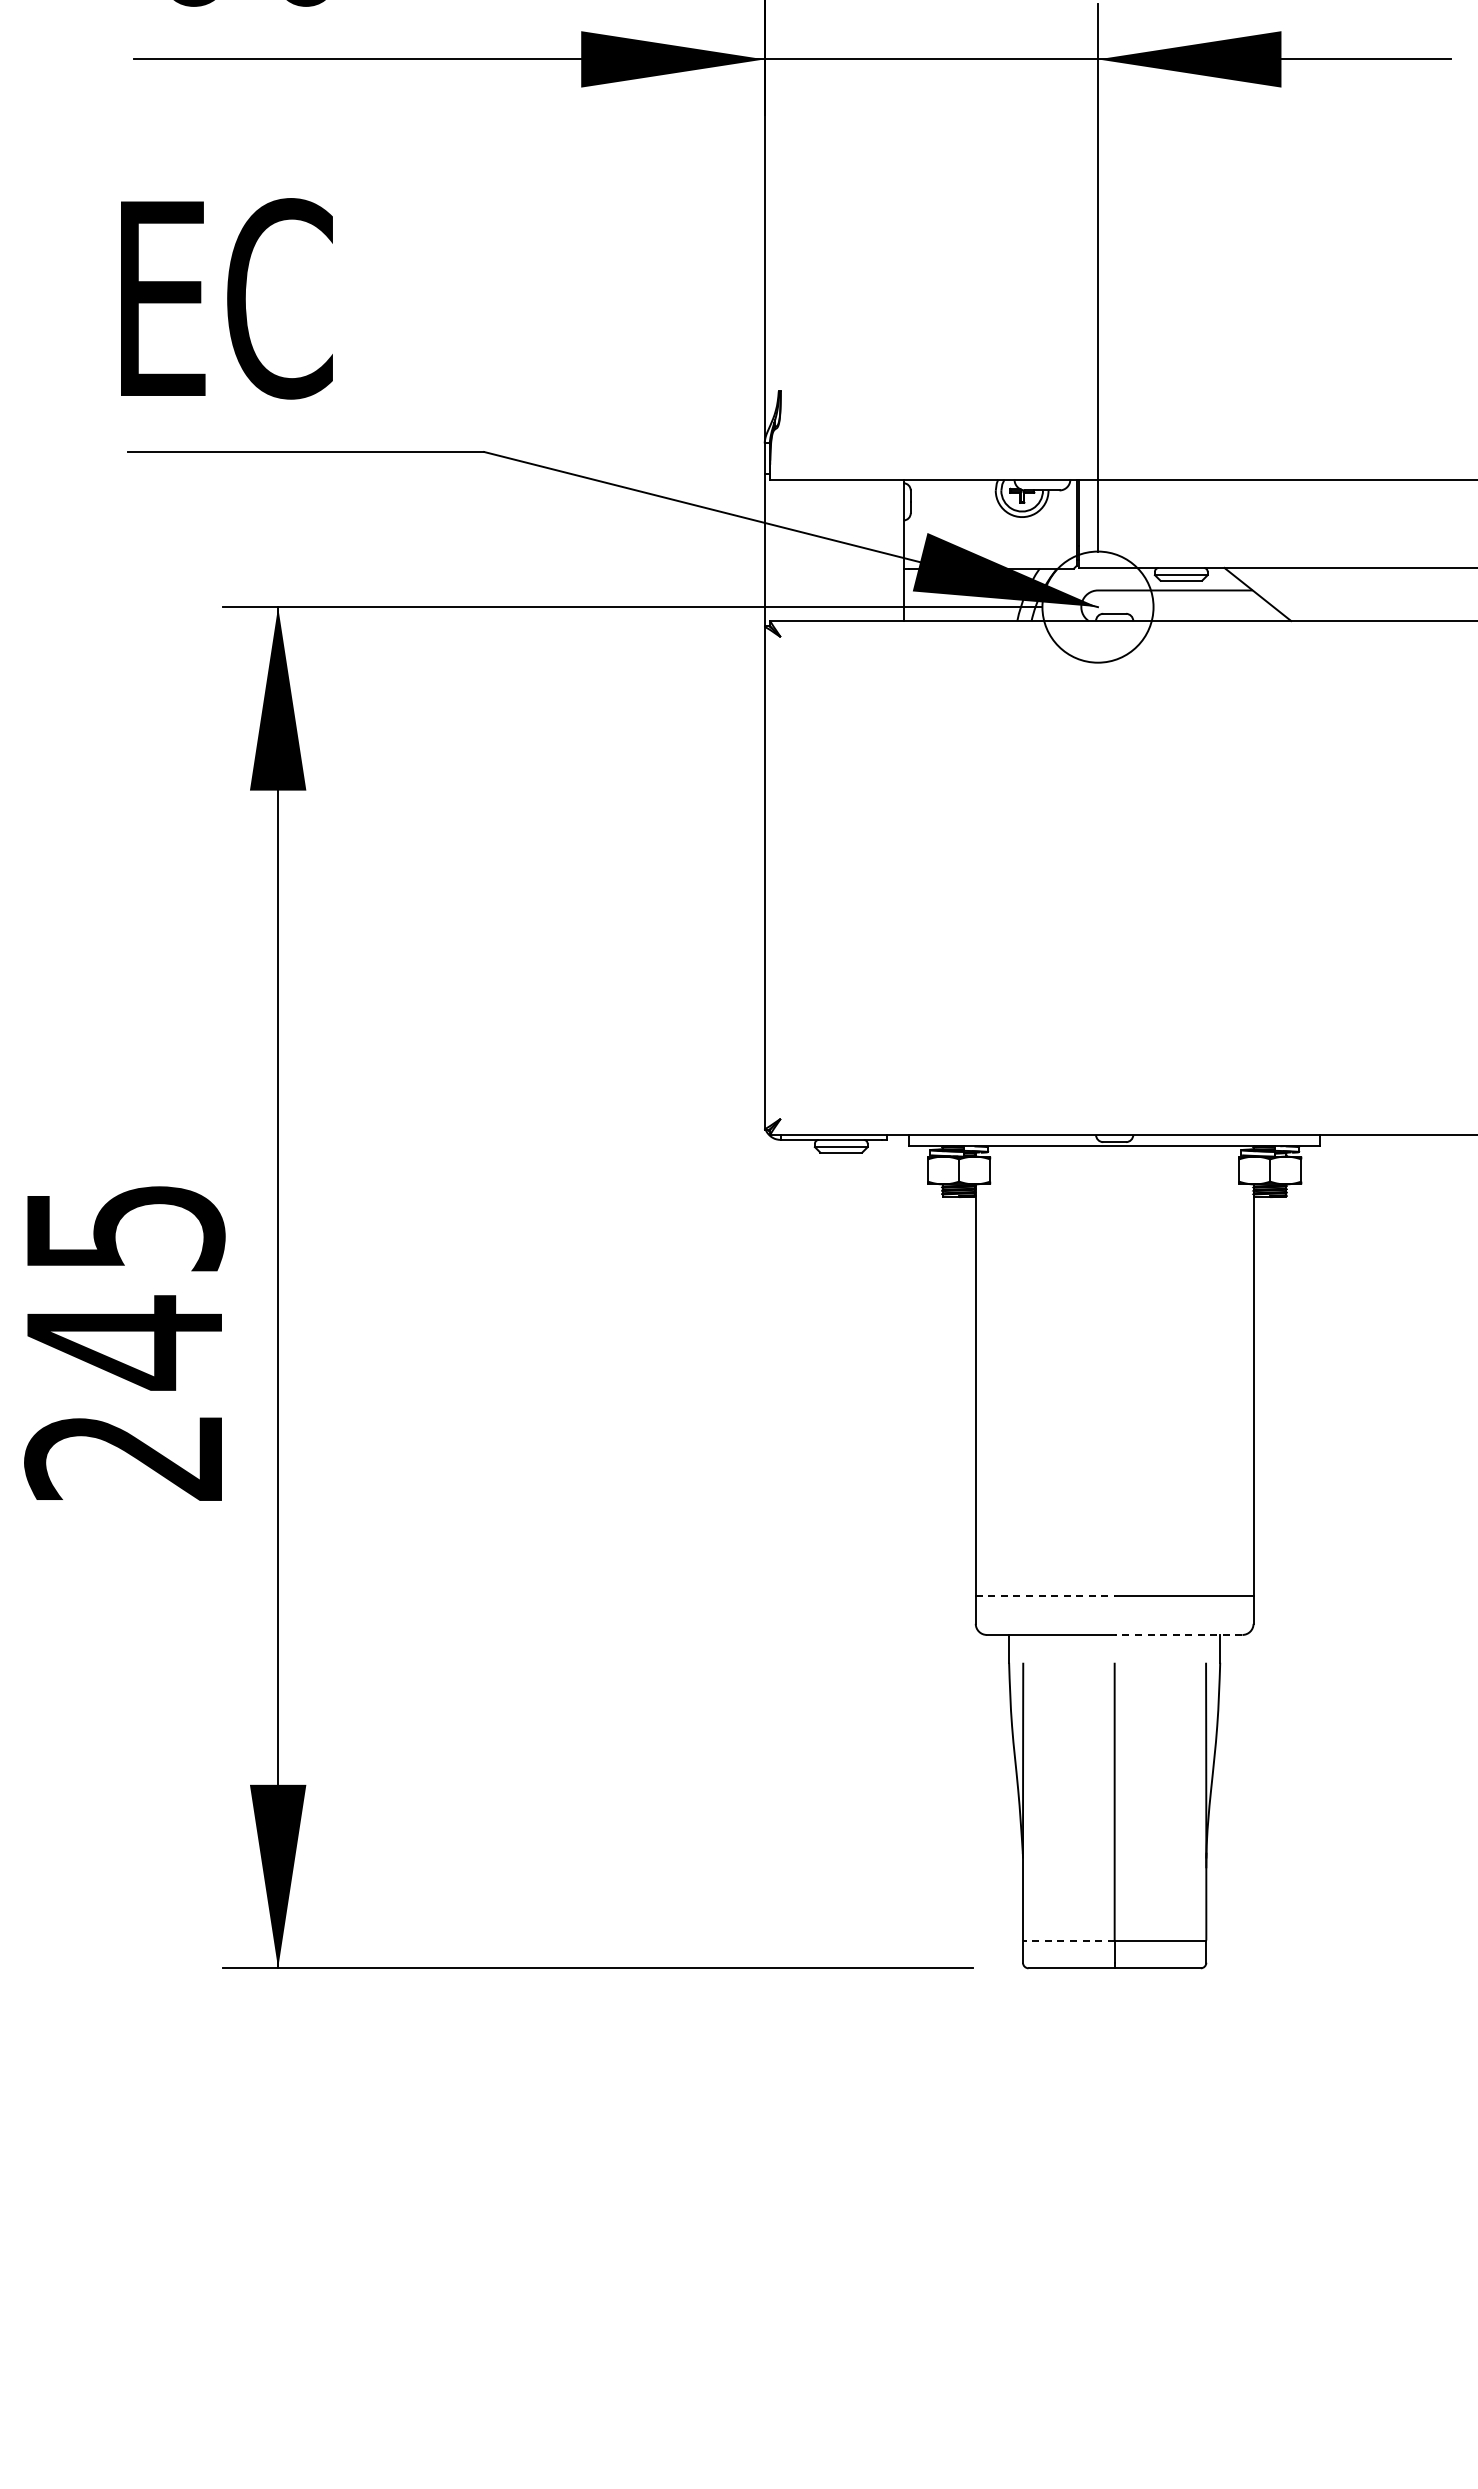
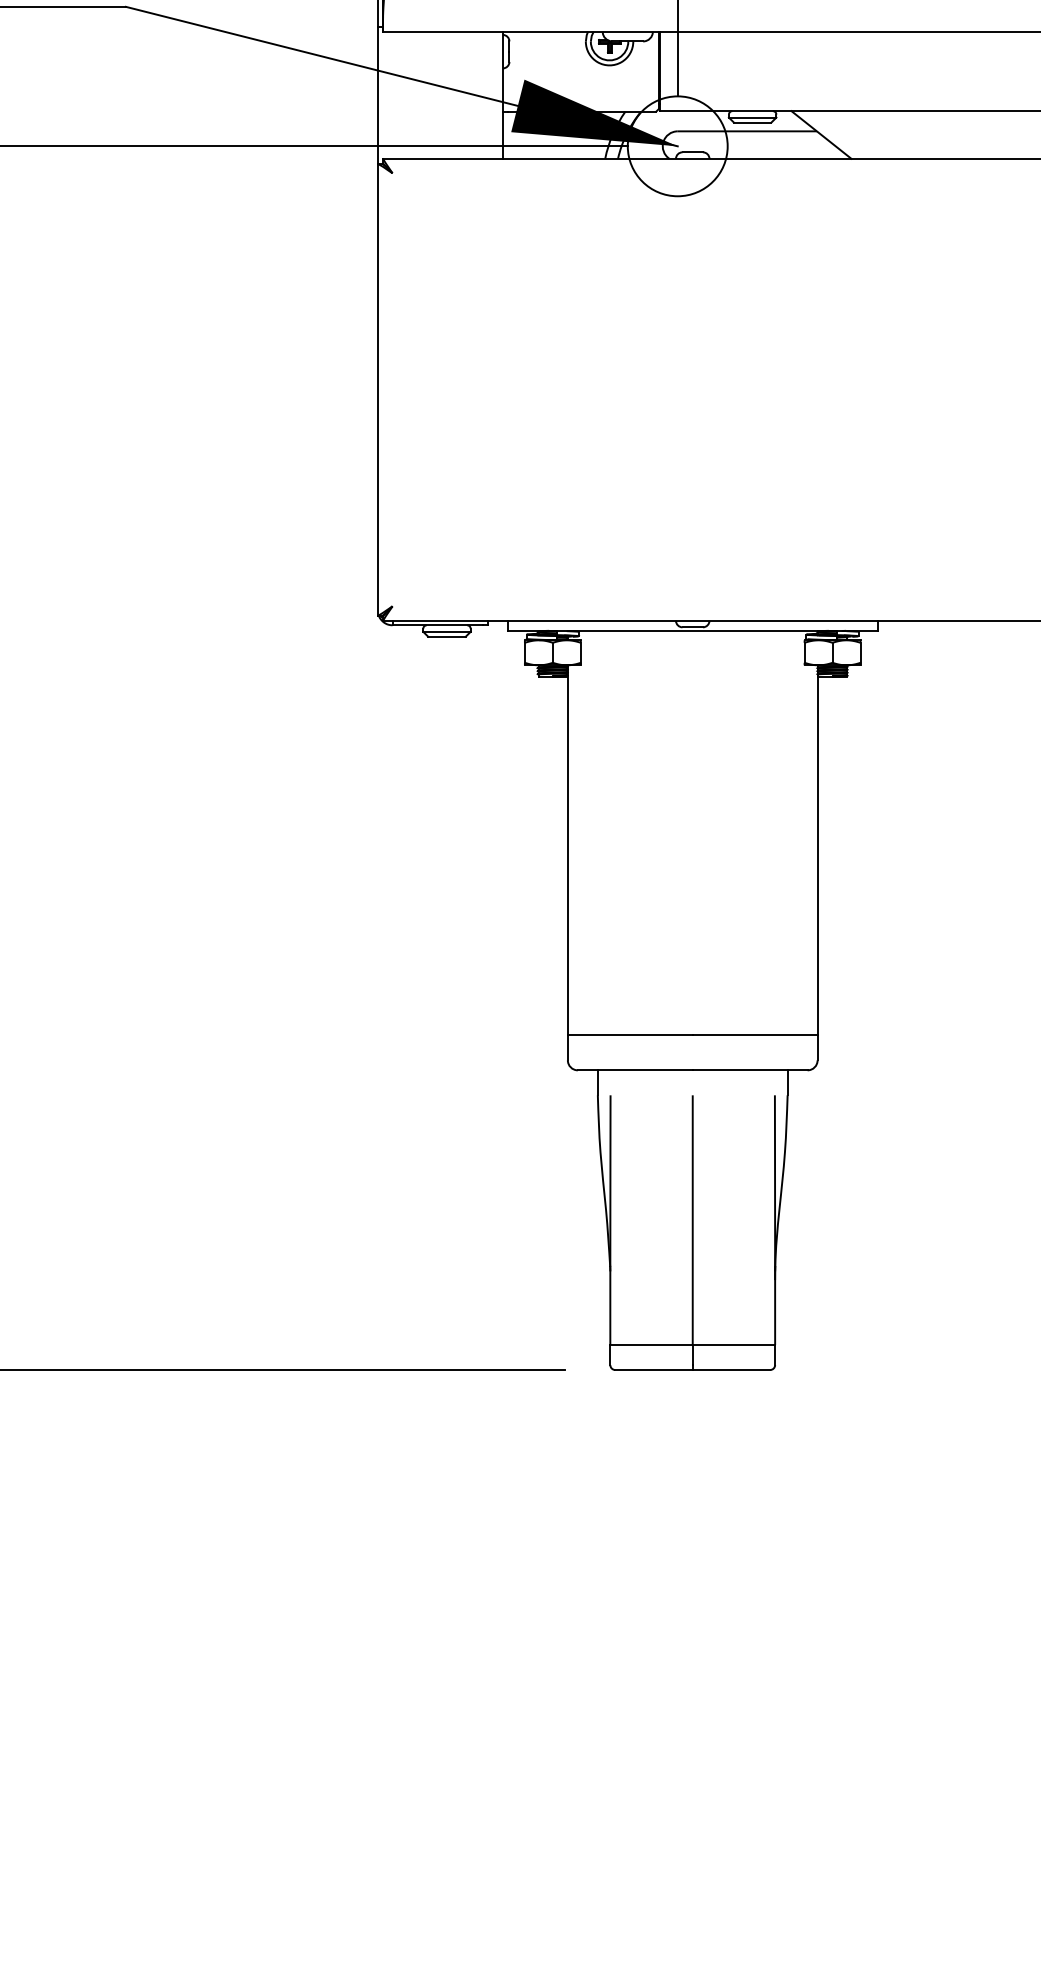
line: (1045, 1596) -> (630, 1035), dashed -> solid
line: (1178, 1634) -> (750, 1069), dashed -> solid
line: (1068, 1940) -> (651, 1345), dashed -> solid

